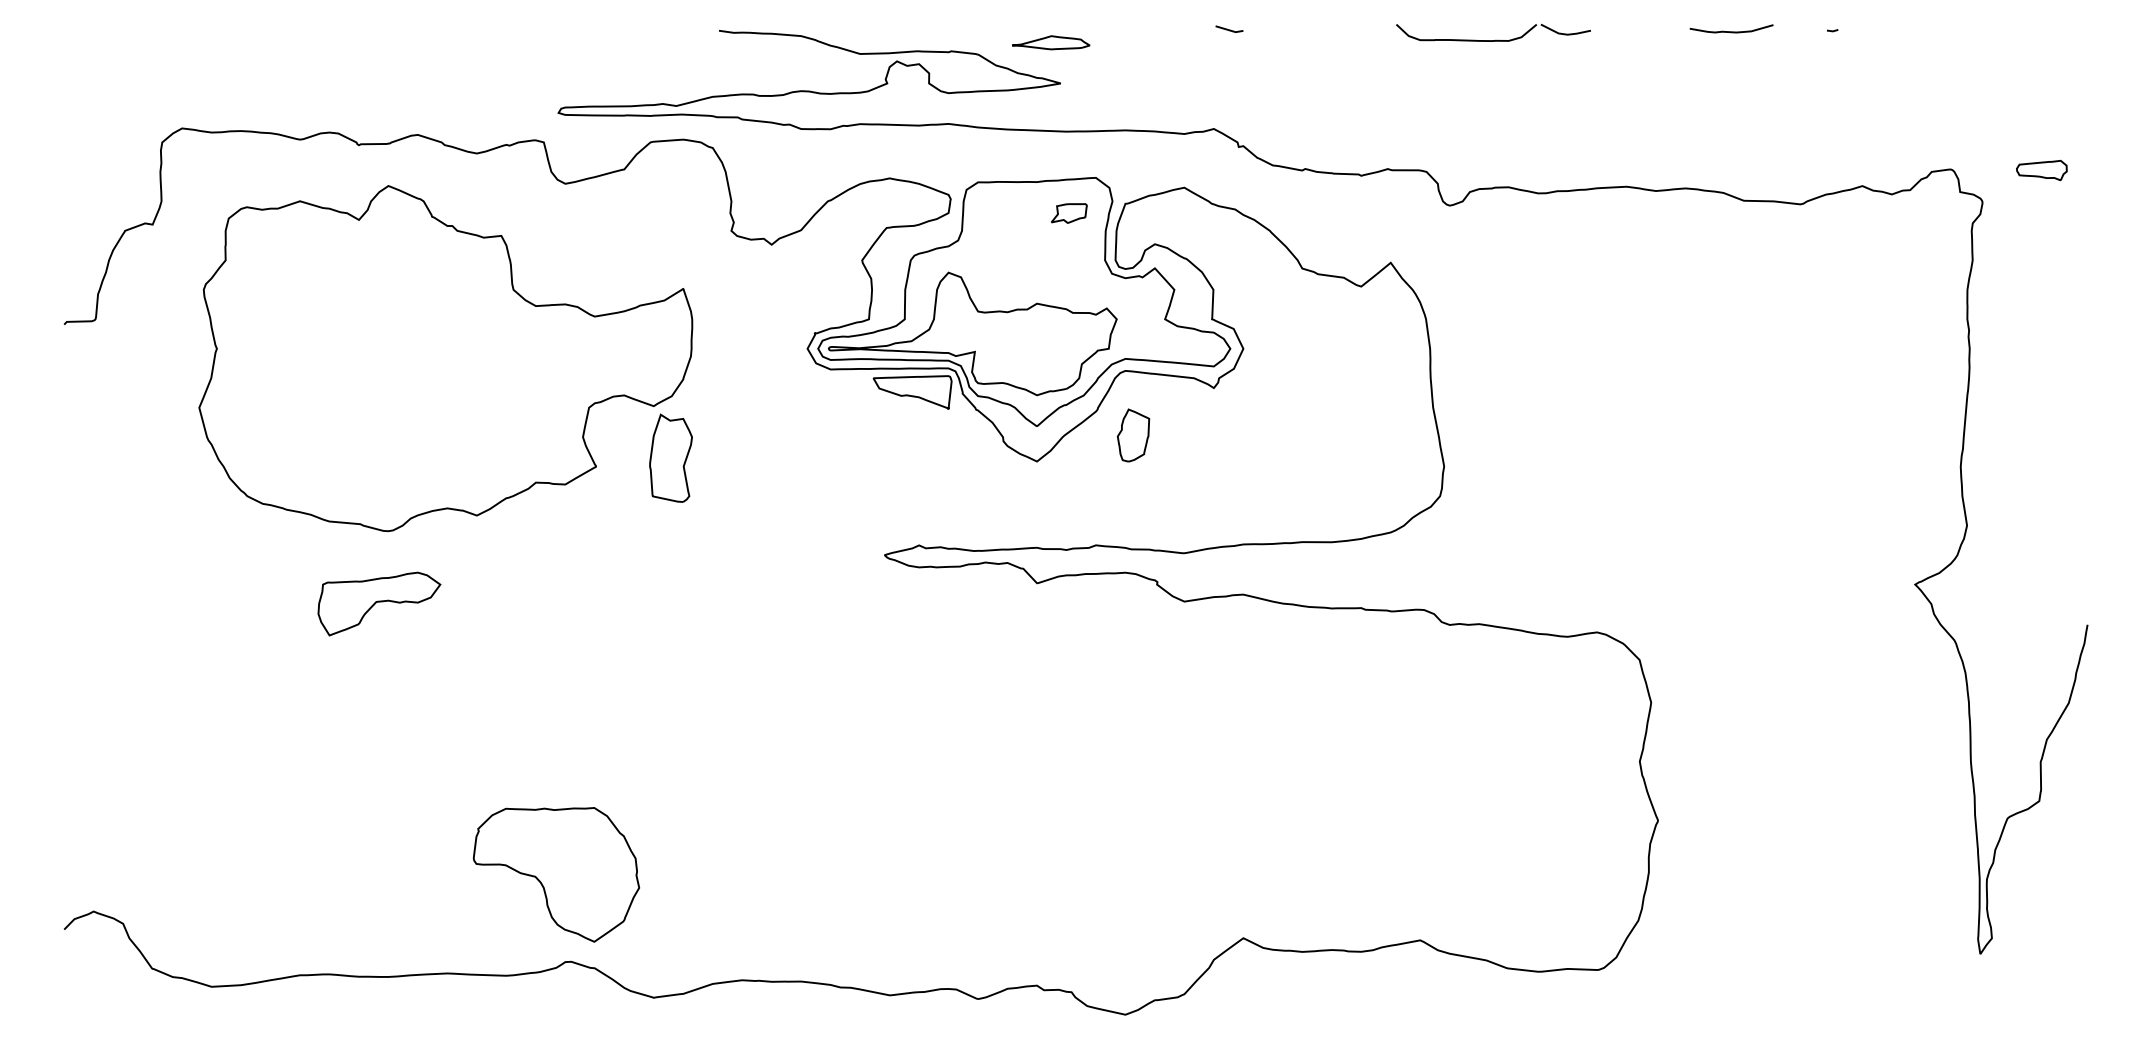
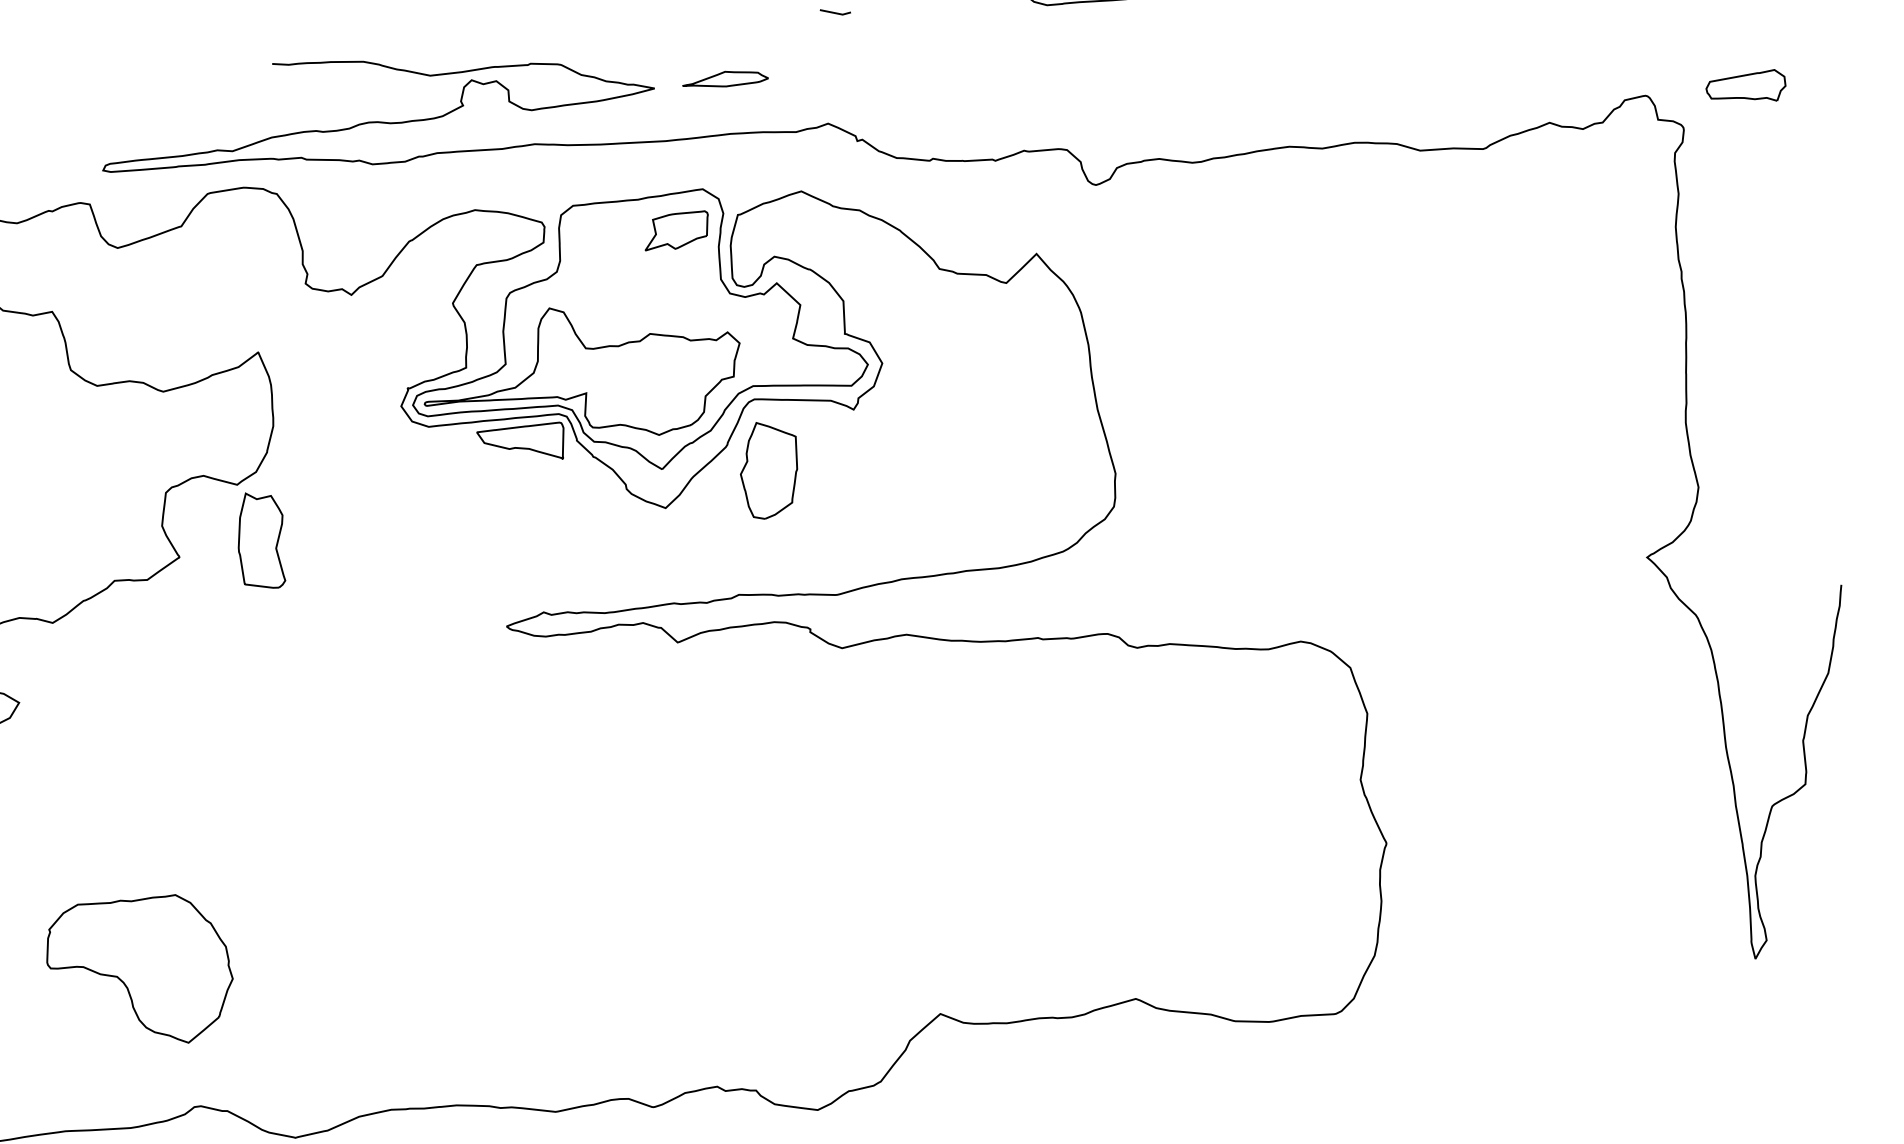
part: (1051, 42) -> (725, 78), moved
part: (2041, 170) -> (1745, 87), size x1.43
part: (1069, 213) -> (677, 231), size x1.67
part: (1133, 435) -> (769, 469), size x1.67
part: (556, 874) -> (140, 972), moved

